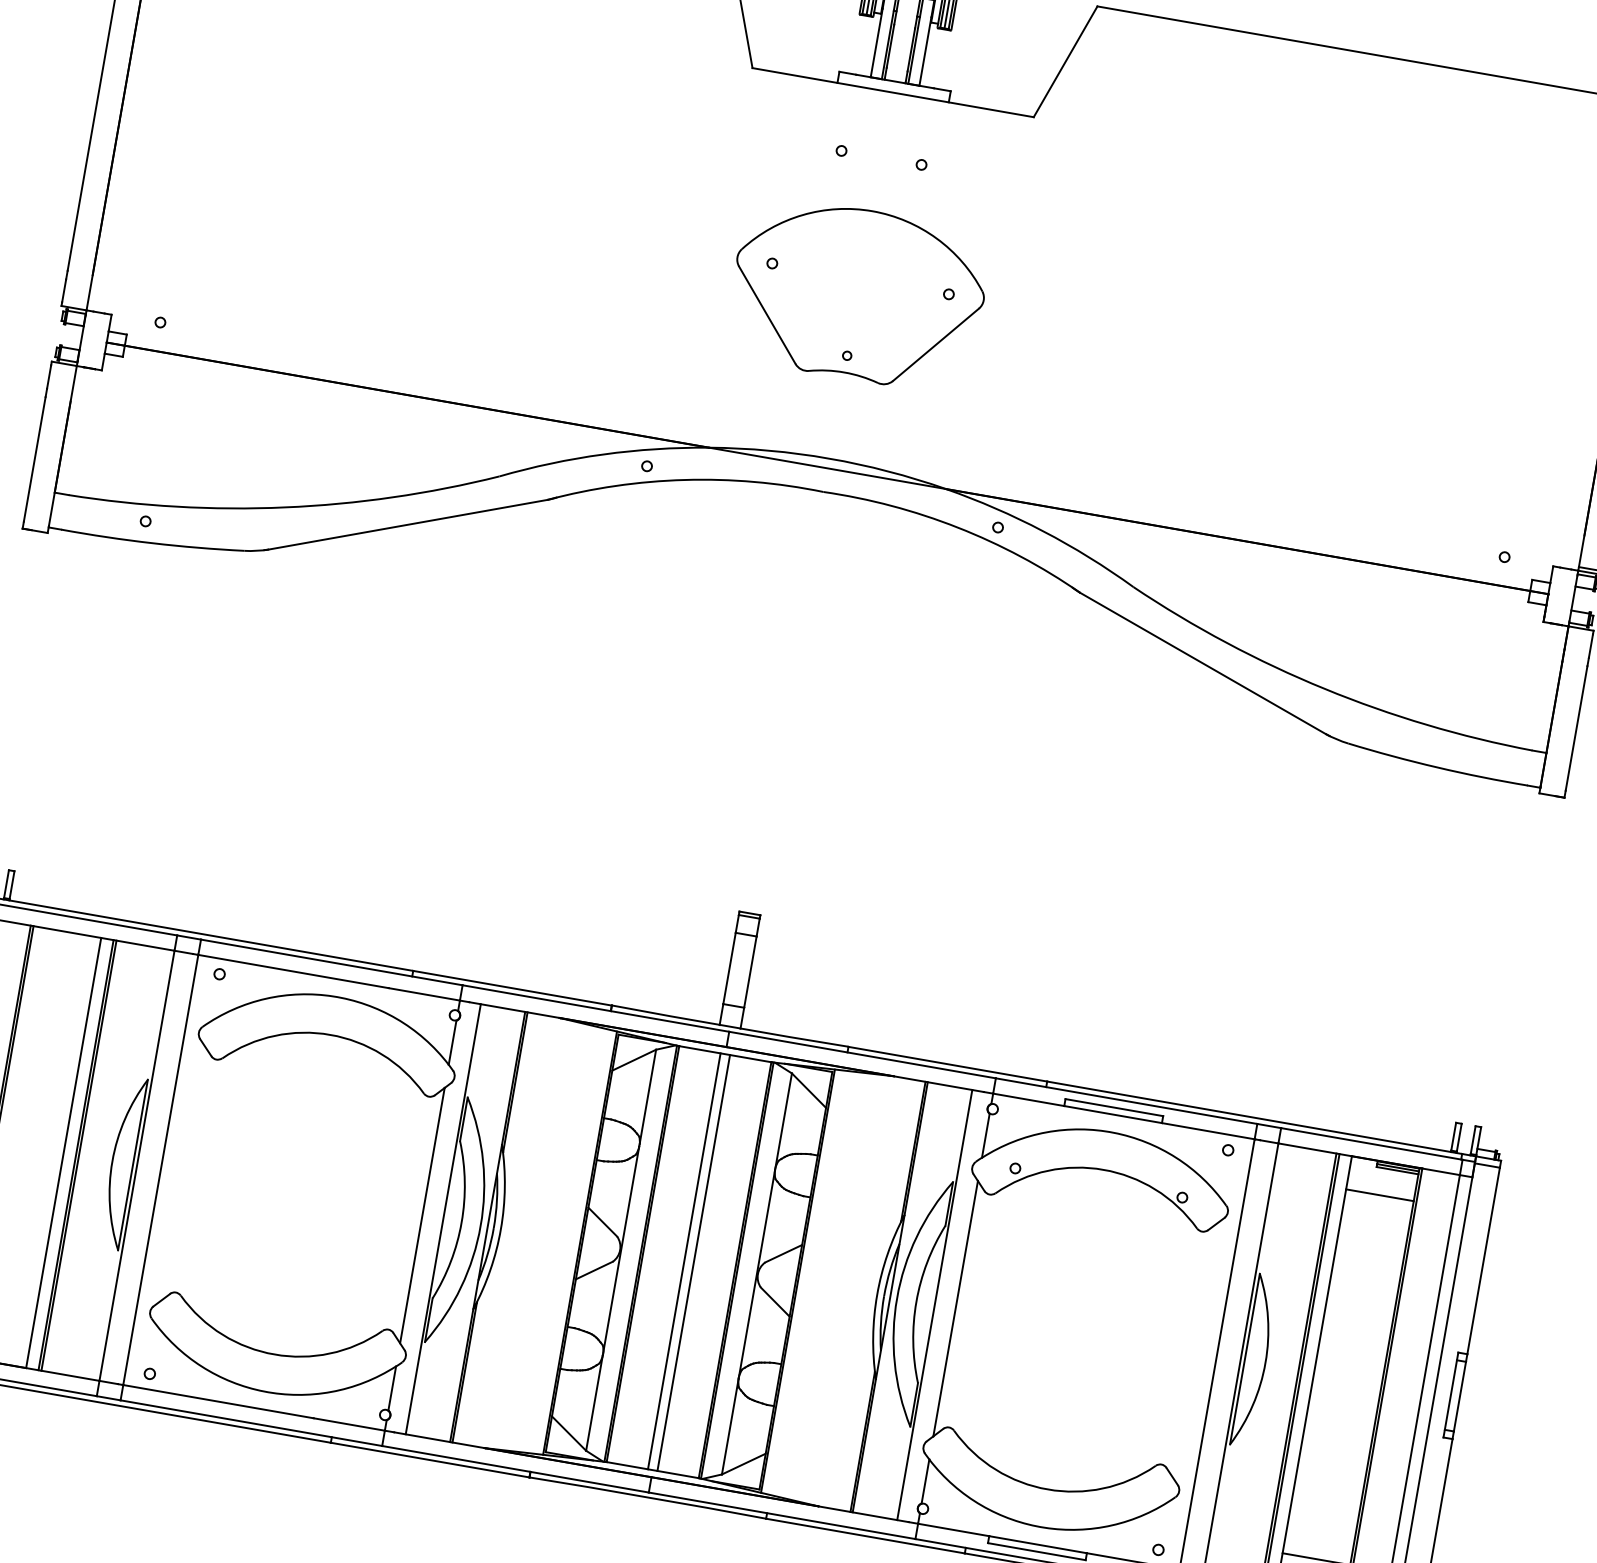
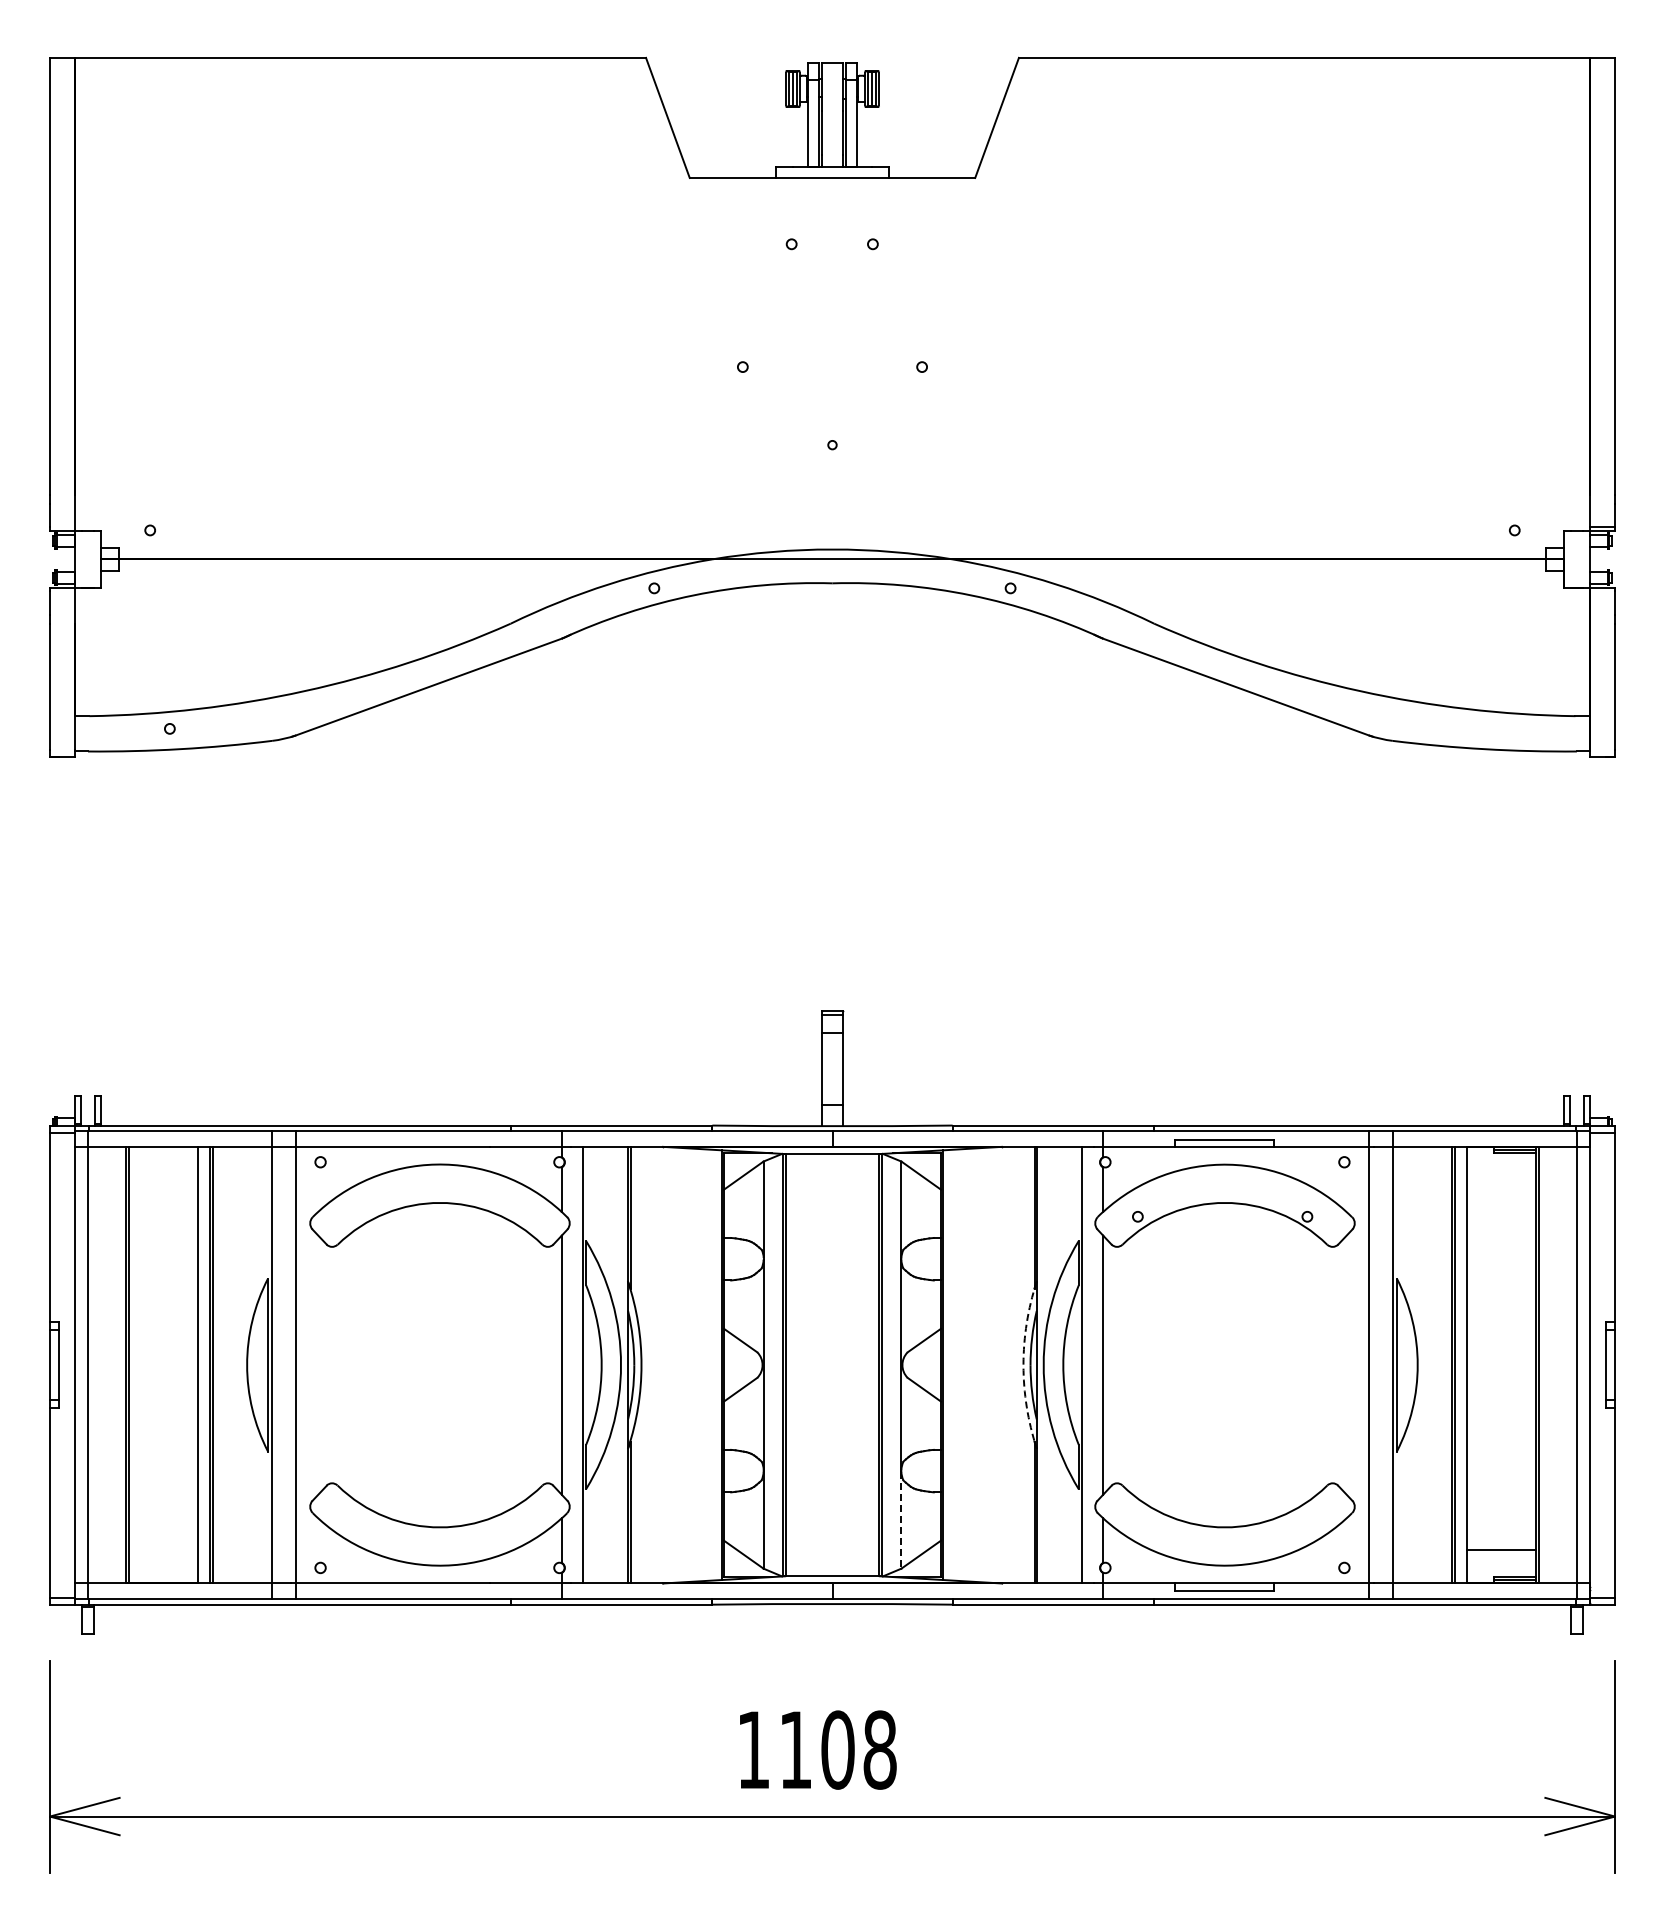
part: (857, 294) -> (832, 382), removed
line: (1379, 1195) -> (1501, 1180), removed
line: (684, 1261) -> (827, 1365), removed
line: (693, 1263) -> (837, 1365), removed
arc: (877, 1295) -> (1023, 1365), solid -> dashed
line: (730, 1427) -> (901, 1520), solid -> dashed

